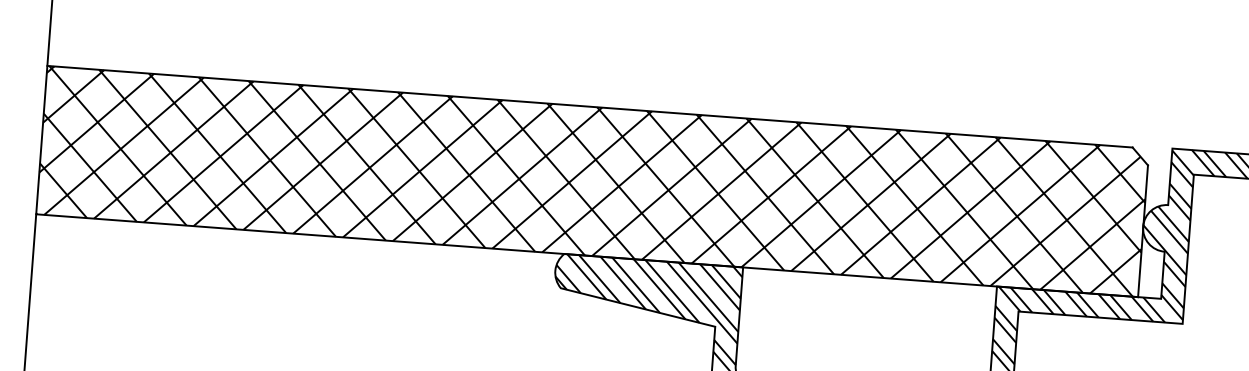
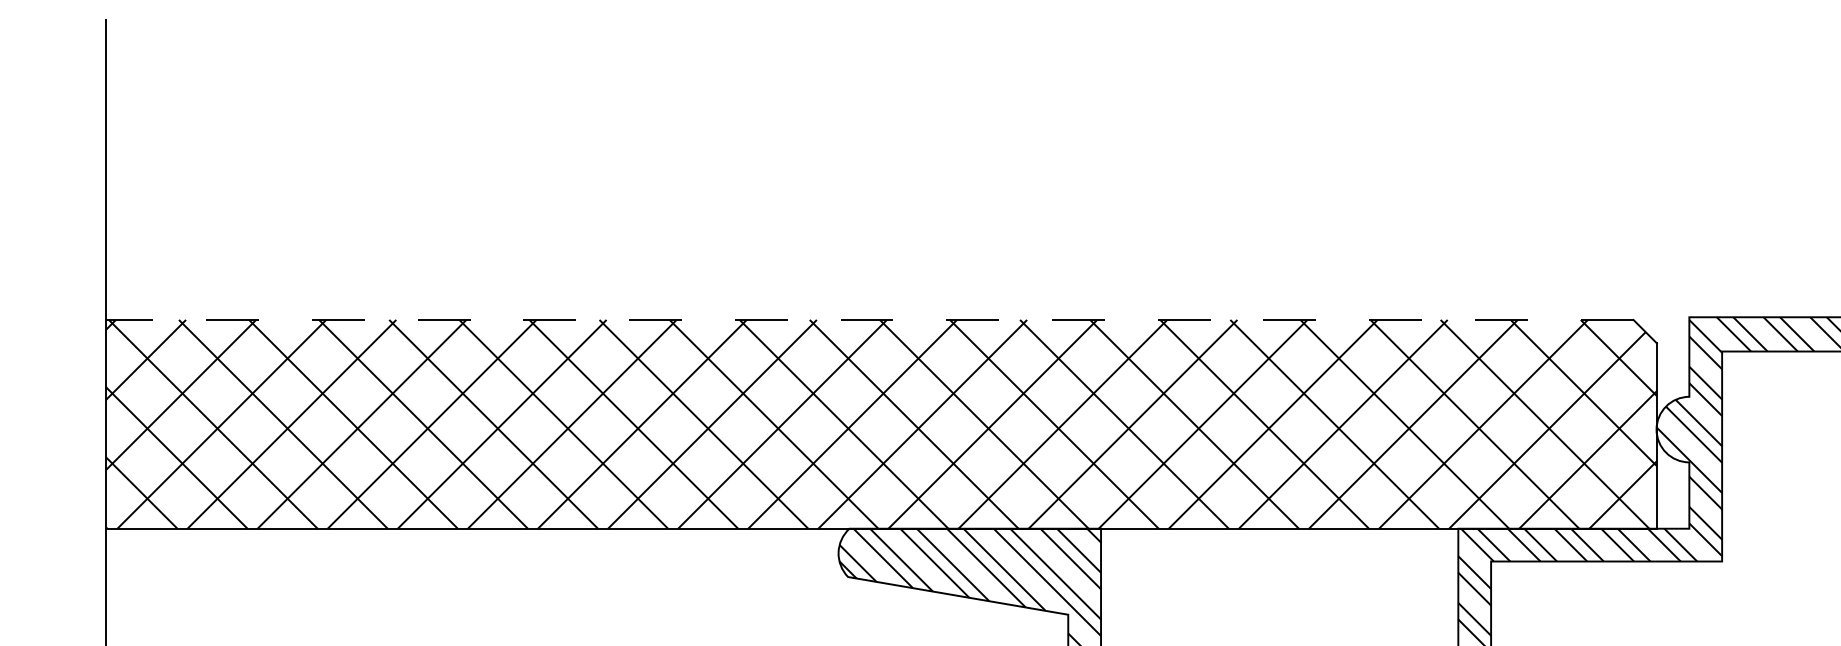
line: (589, 106) -> (869, 319), solid -> dashed

